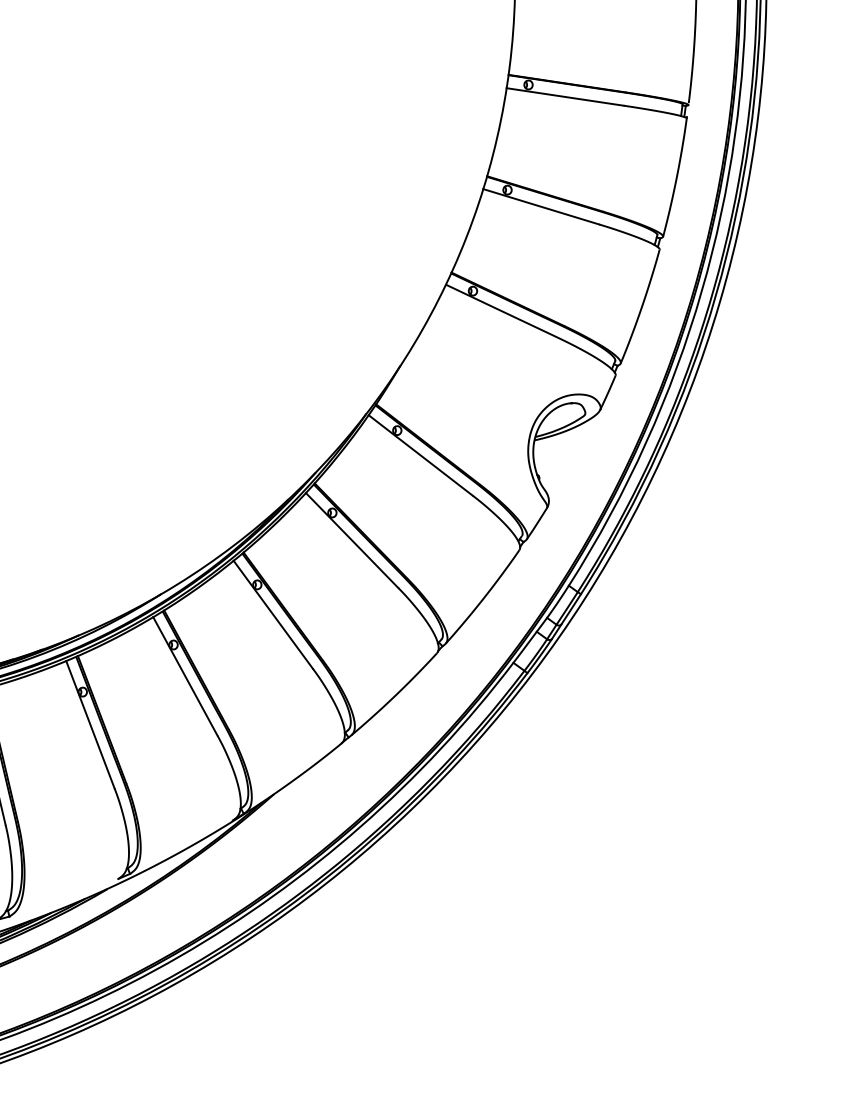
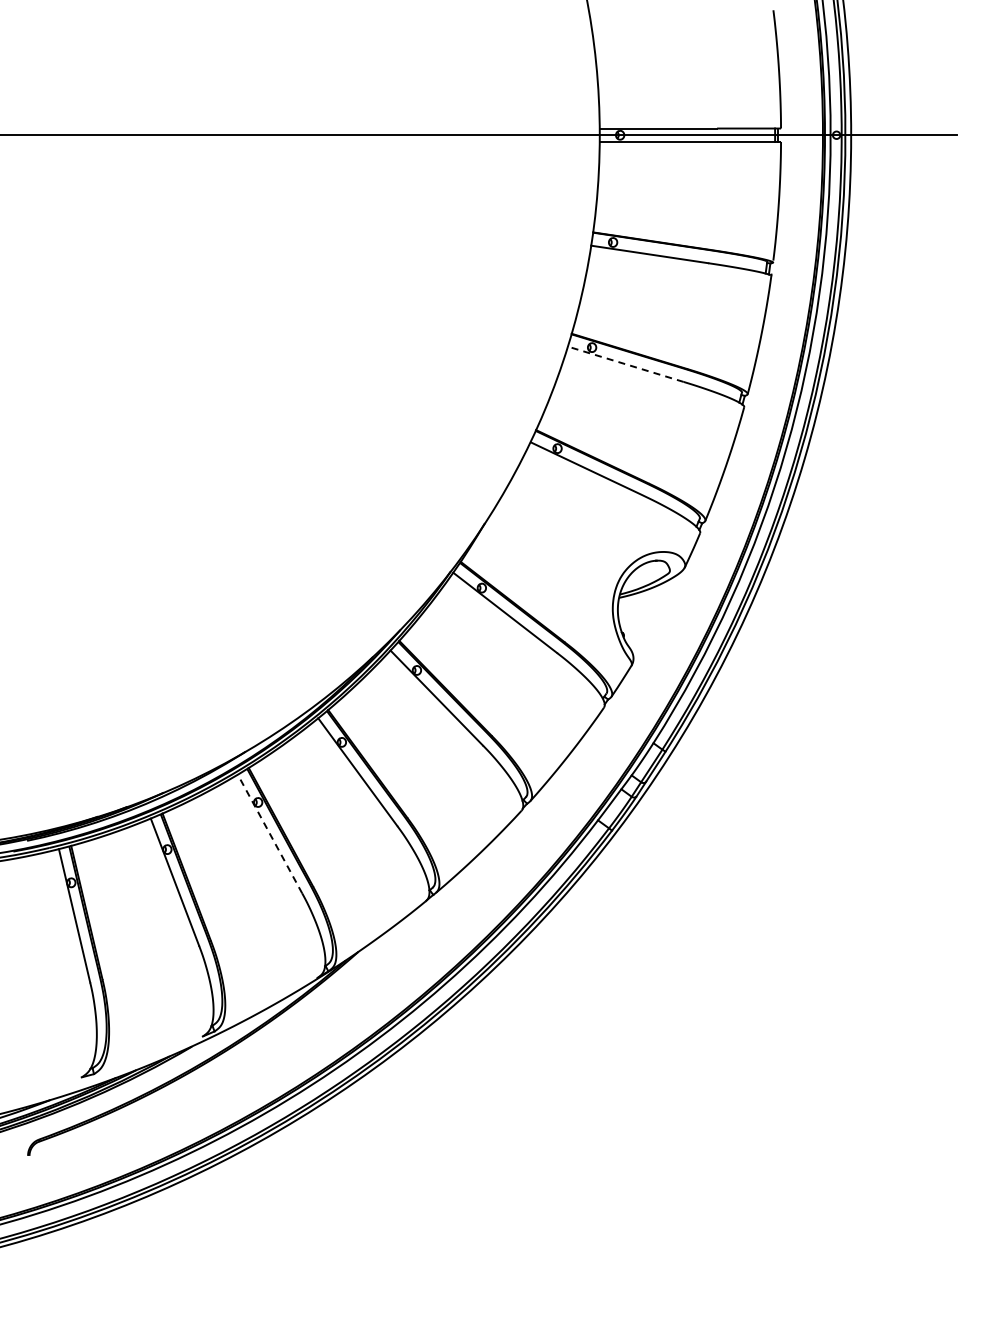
line: (540, 207) -> (625, 364), solid -> dashed
line: (184, 676) -> (269, 833), solid -> dashed

